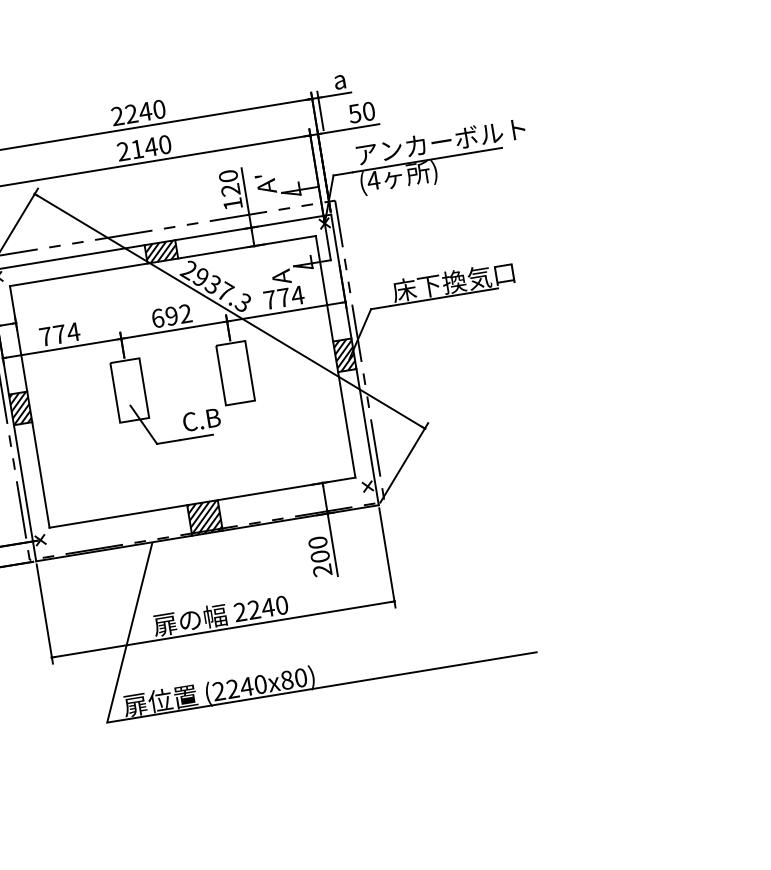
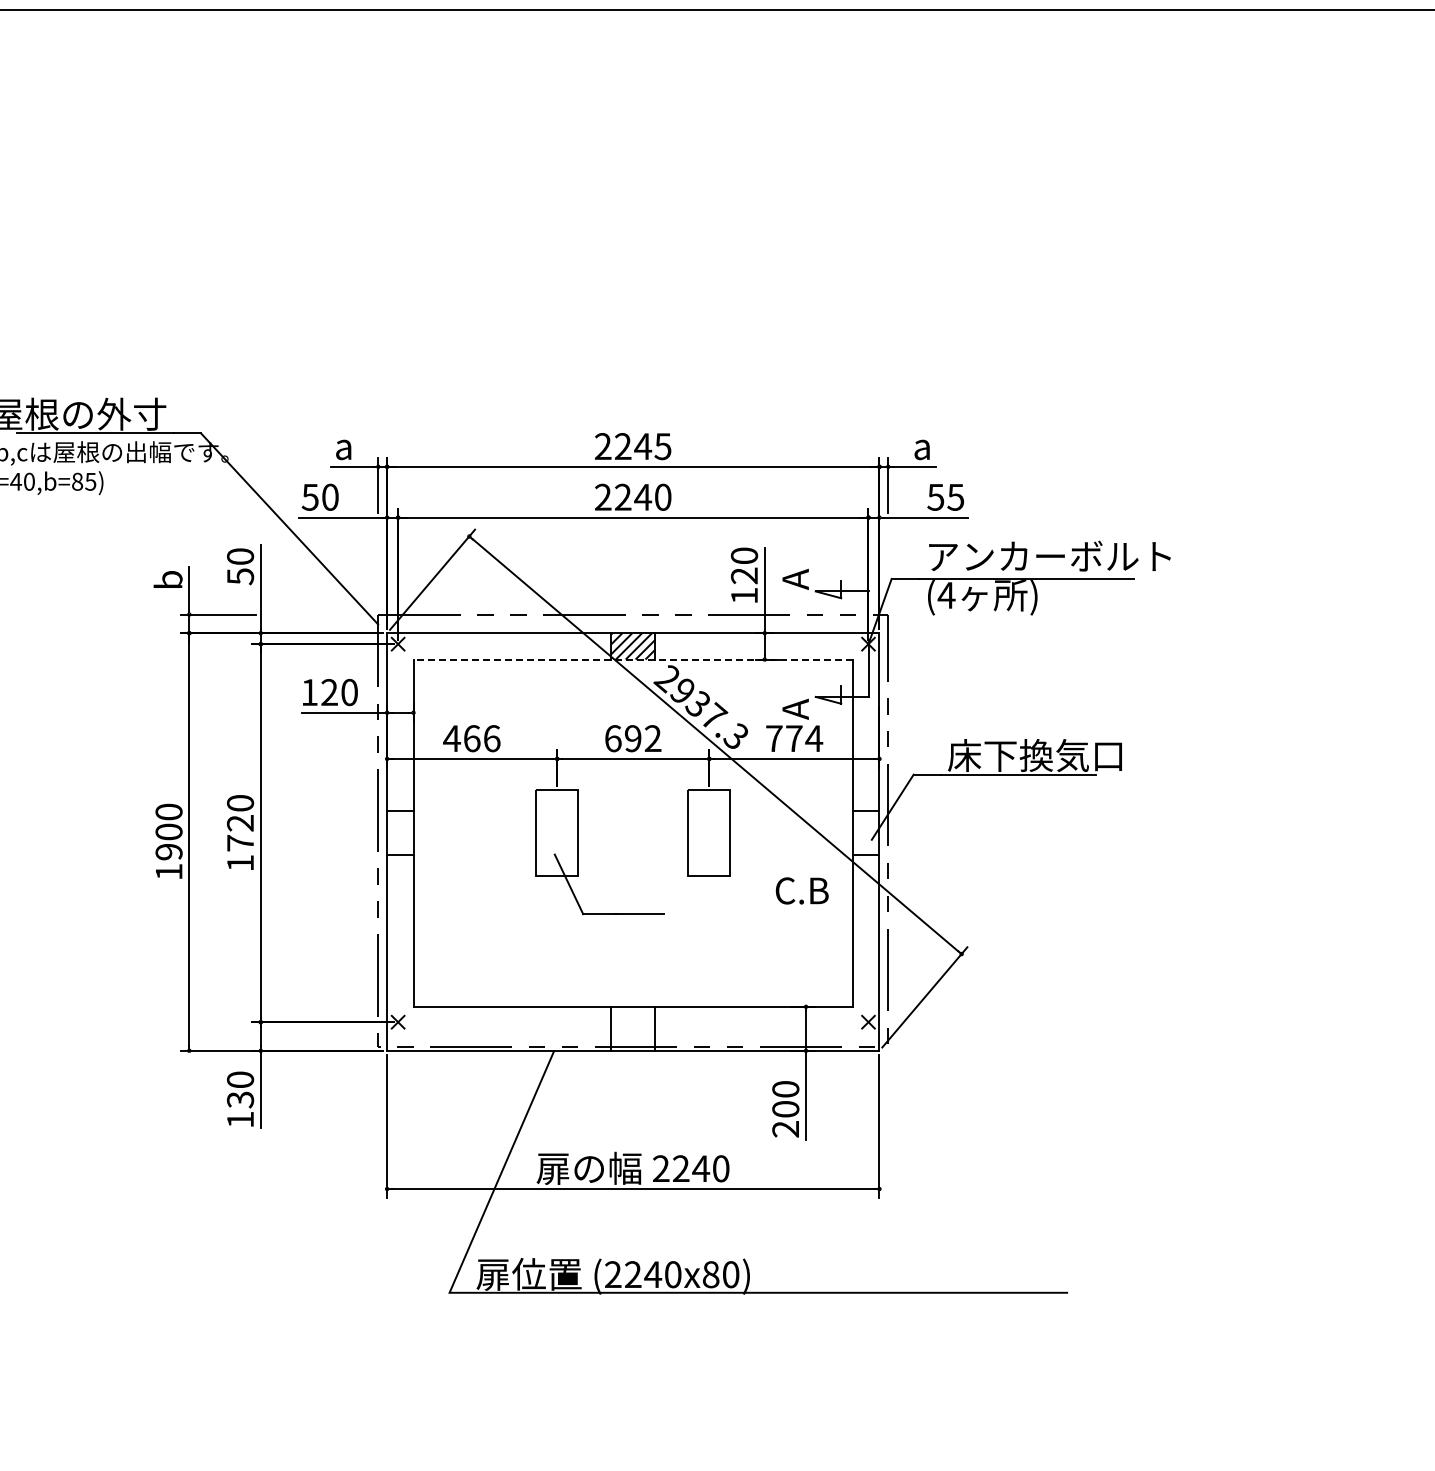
text: (158, 109) -> (662, 446), 2240 -> 2245
text: (368, 110) -> (955, 496), 50 -> 55
text: (137, 148) -> (623, 496), 2140 -> 2240
text: (258, 176) -> (786, 563), A' -> A
line: (163, 260) -> (633, 659), solid -> dashed
text: (59, 334) -> (471, 738), 774 -> 466
hatch: (344, 355) -> (866, 833), removed
hatch: (20, 408) -> (400, 833), removed
text: (201, 419) -> (801, 890), moved
hatch: (205, 517) -> (633, 1028), removed

